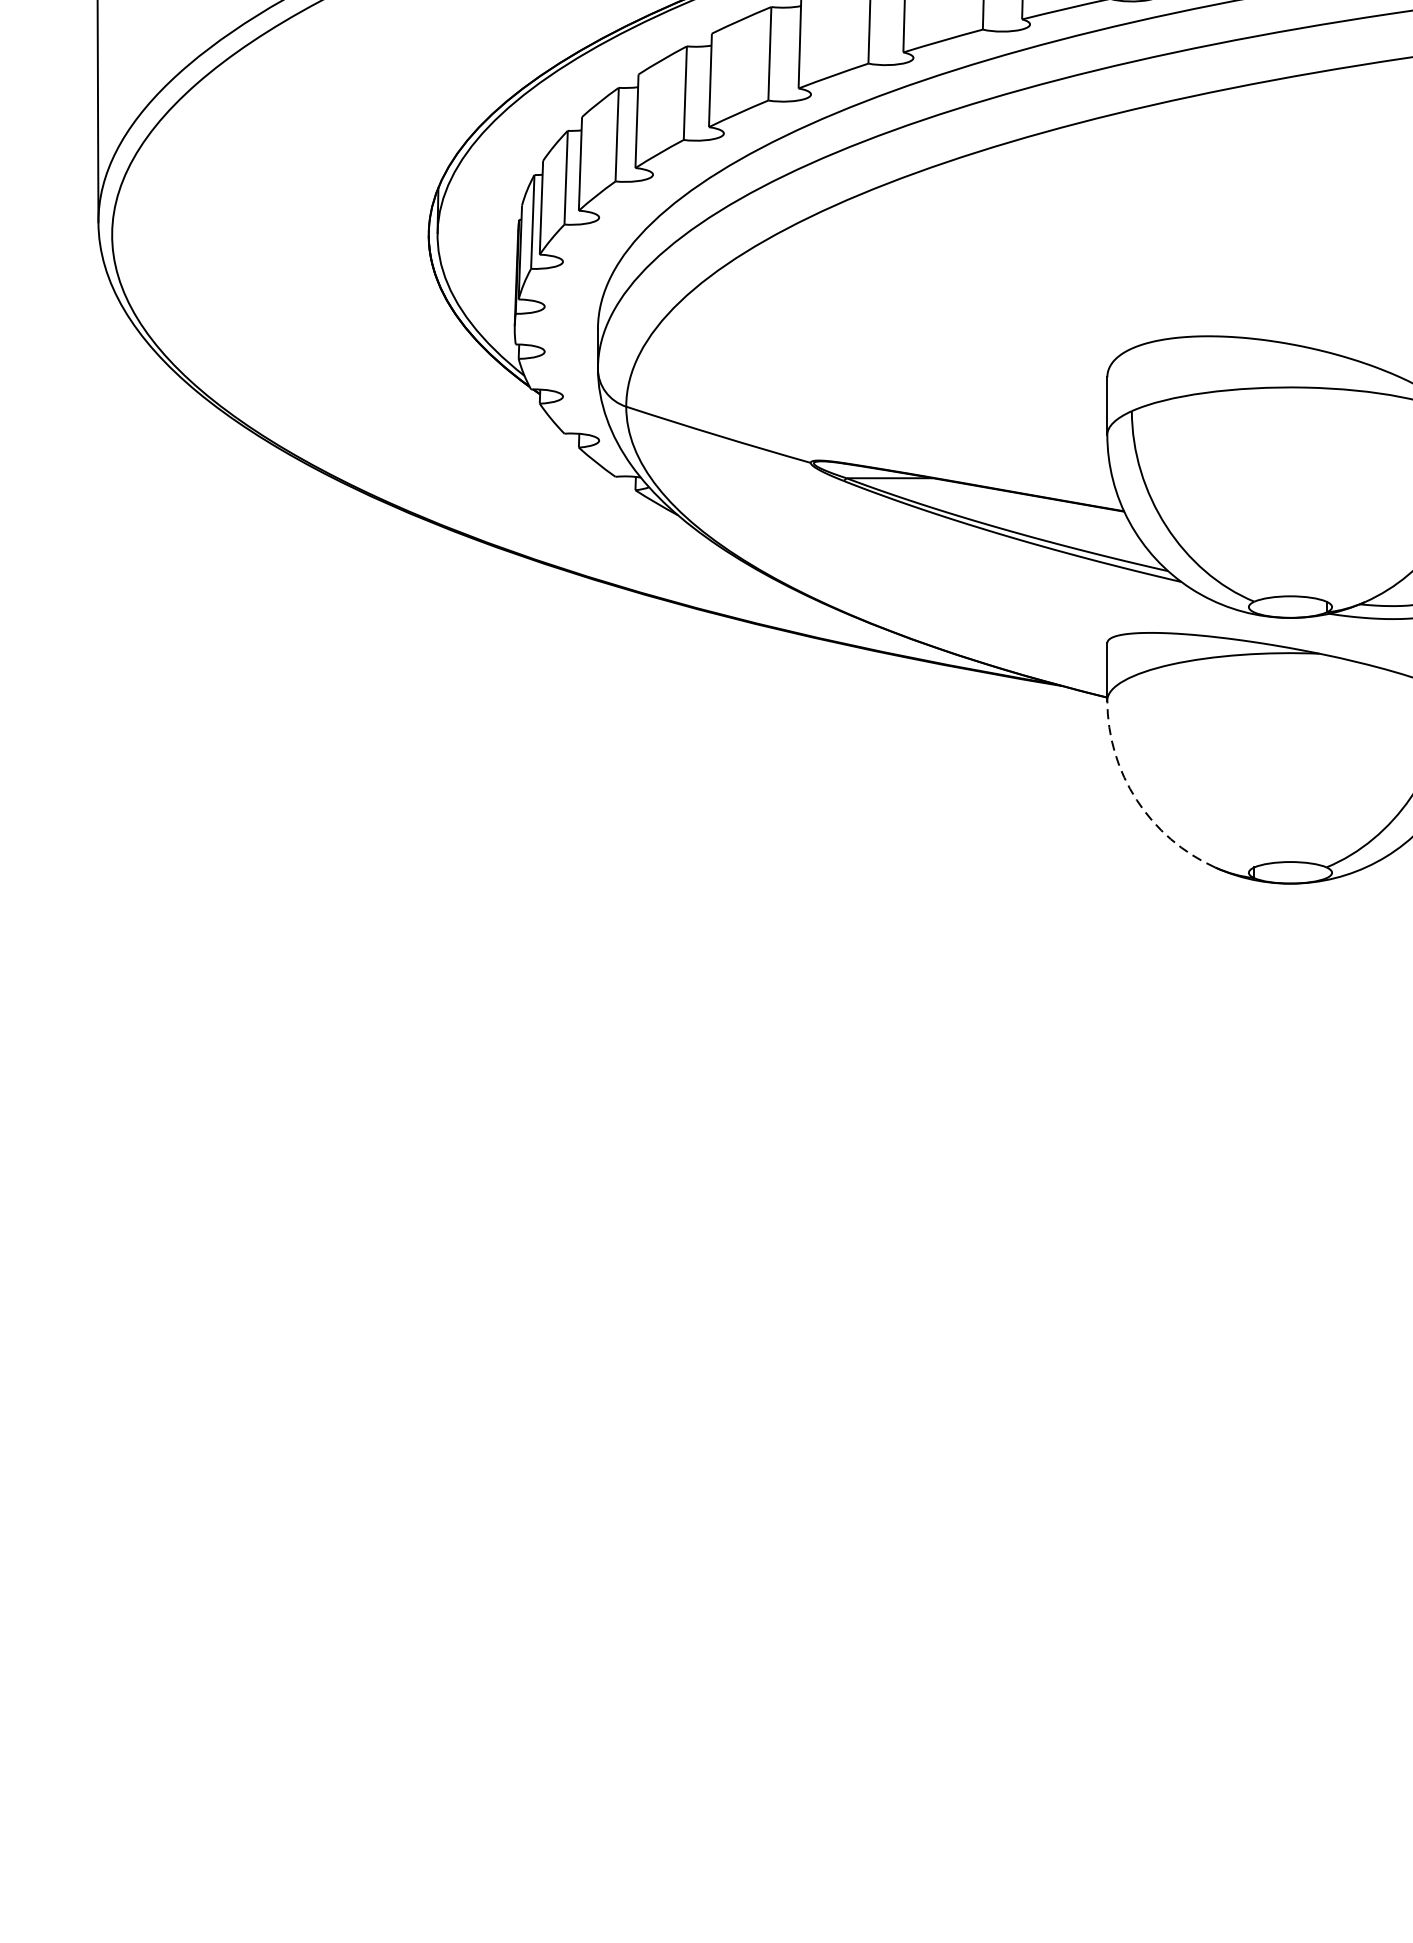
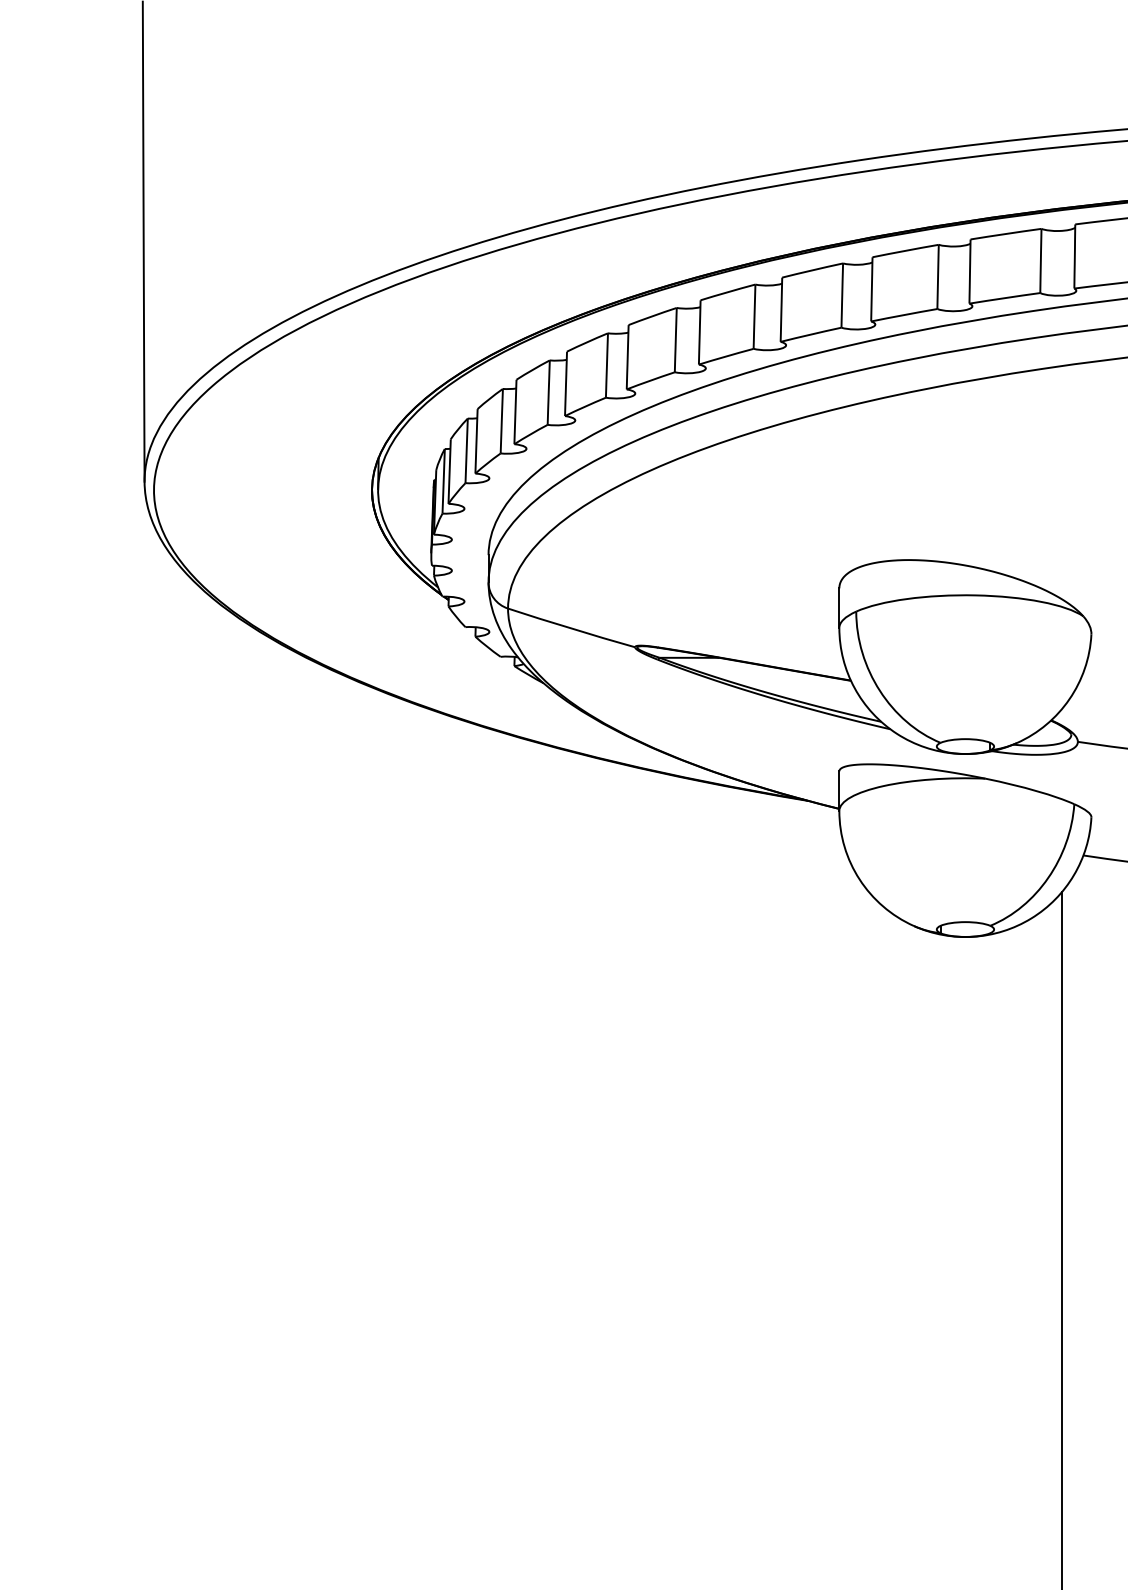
arc: (1136, 800) -> (859, 879), dashed -> solid

